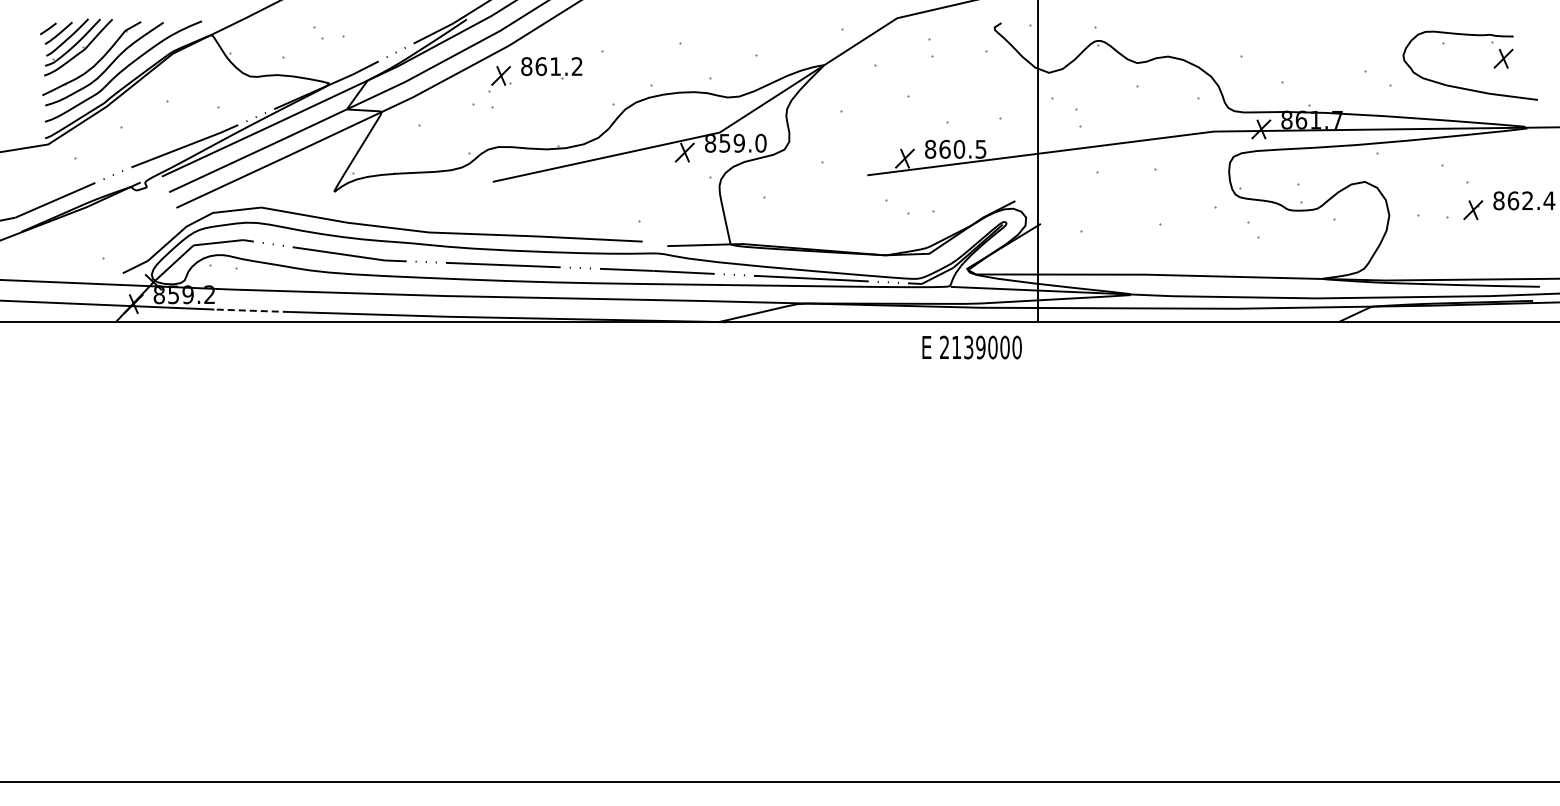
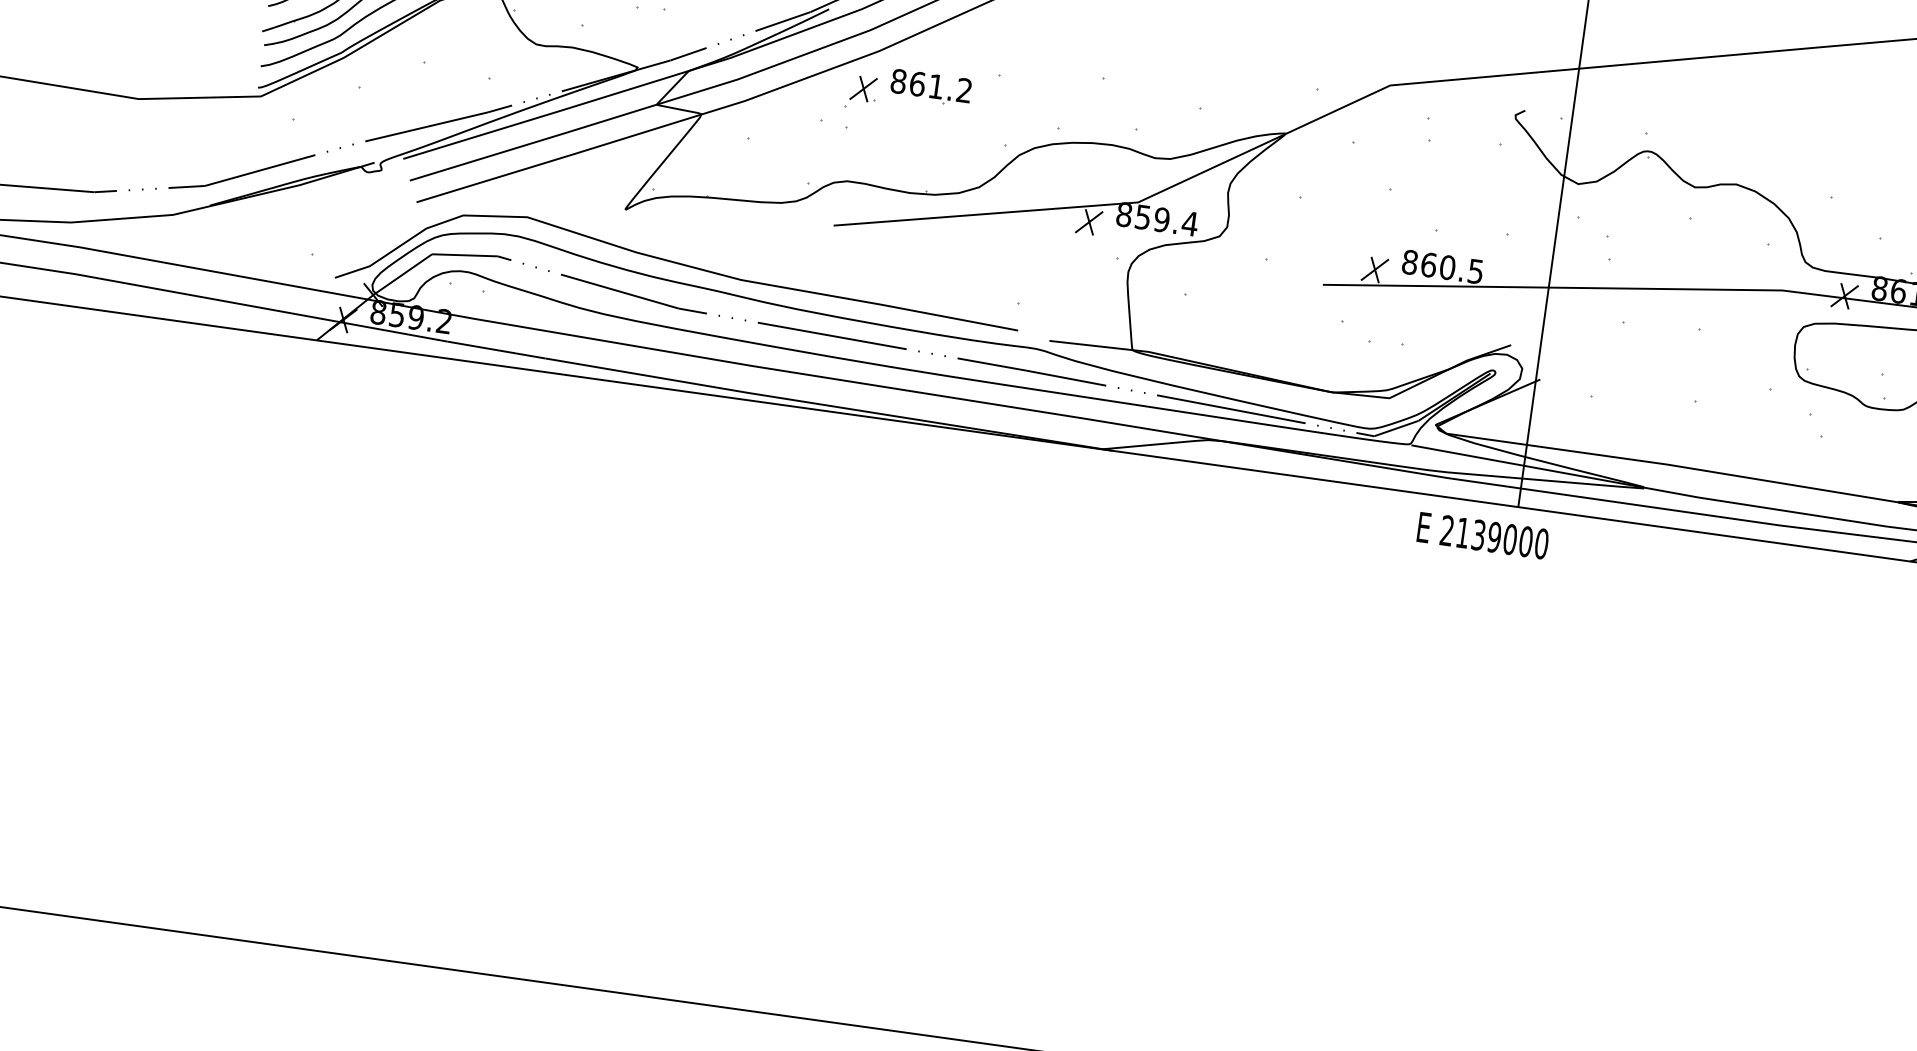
text: (760, 142) -> (1189, 222), 859.0 -> 859.4
line: (252, 310) -> (497, 349), dashed -> solid
text: (971, 347) -> (1482, 535), moved

